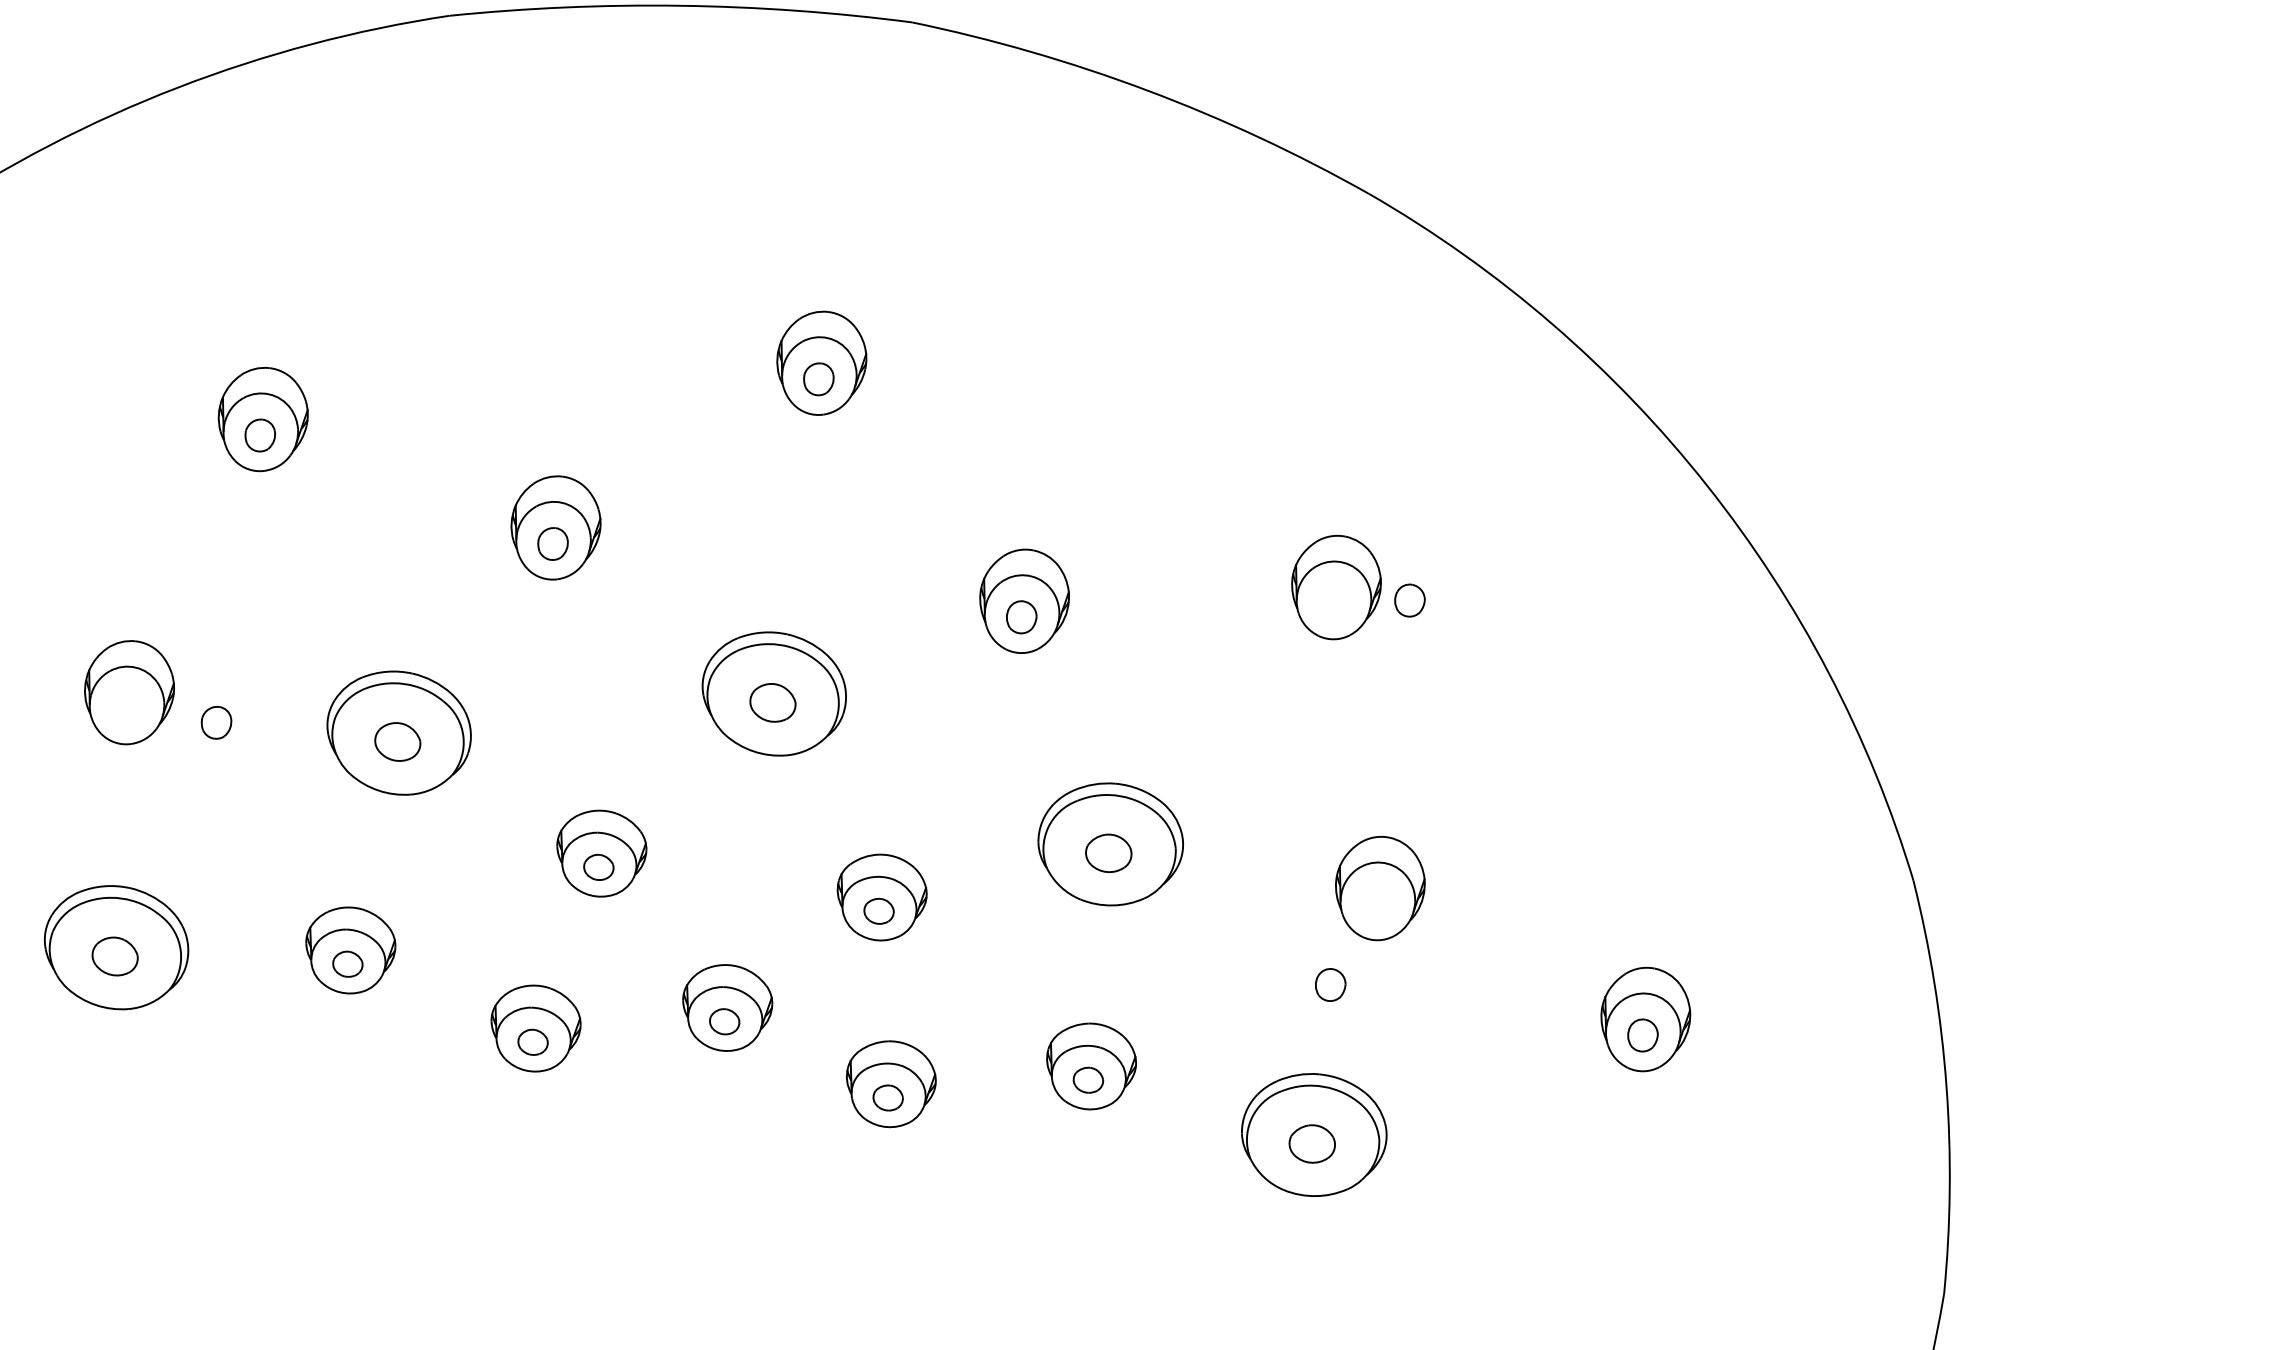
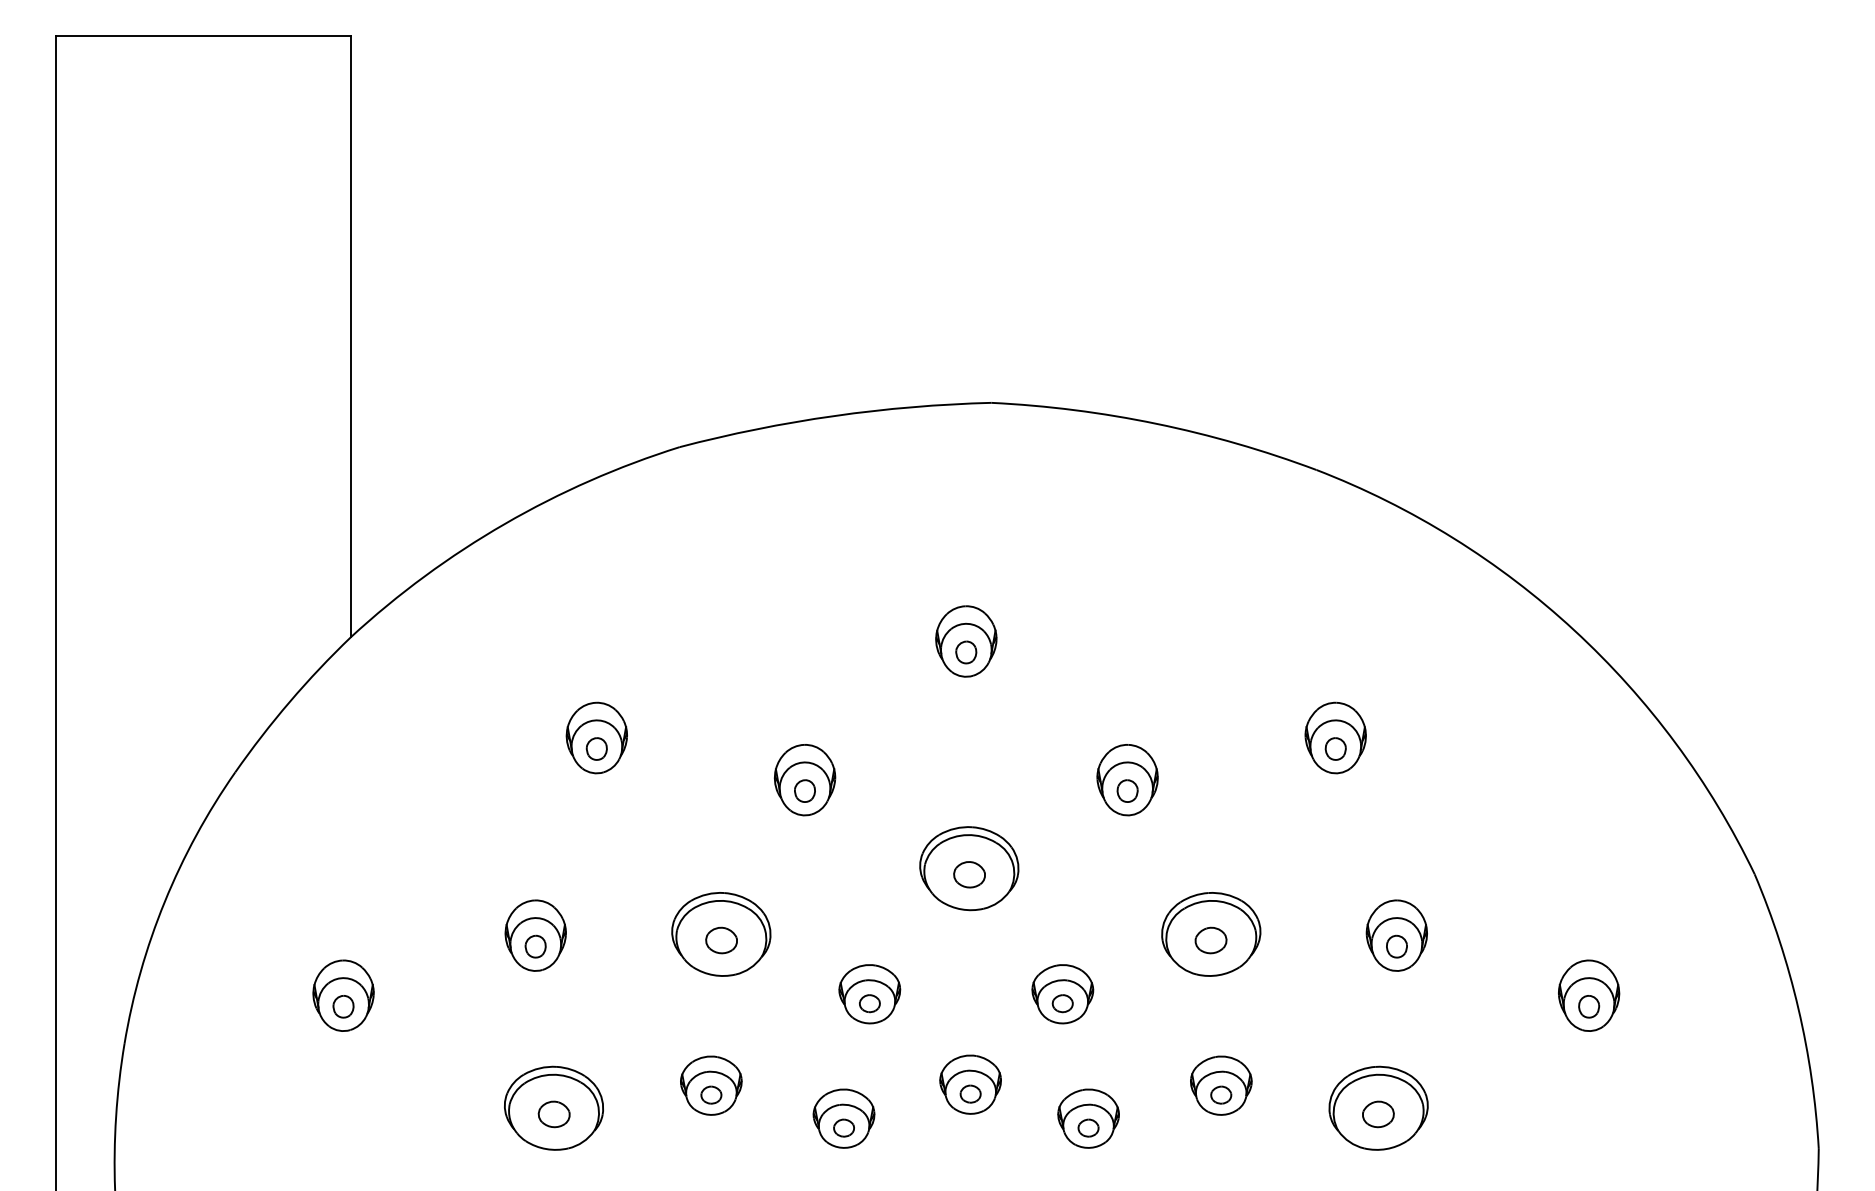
part: (1409, 599) -> (1335, 748), moved
part: (216, 722) -> (535, 946), moved
part: (1329, 984) -> (1396, 946), moved

